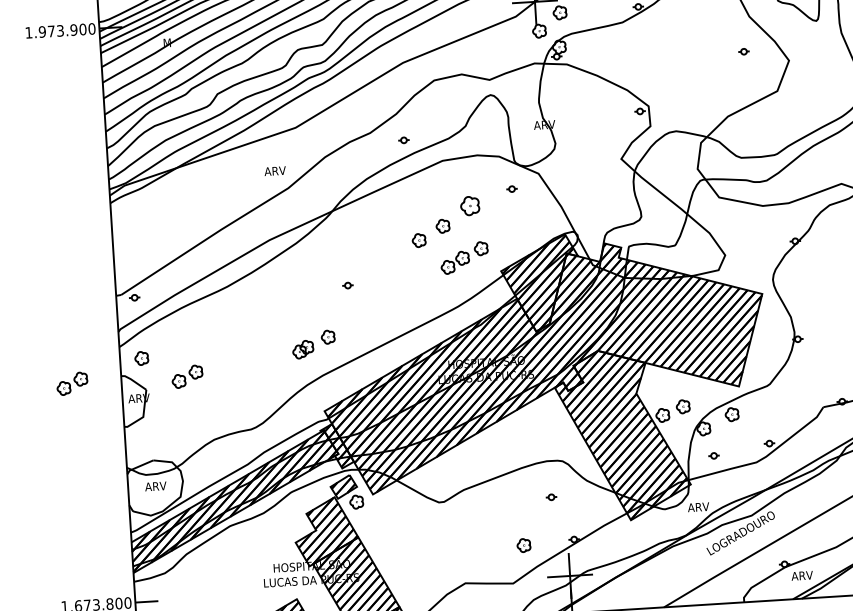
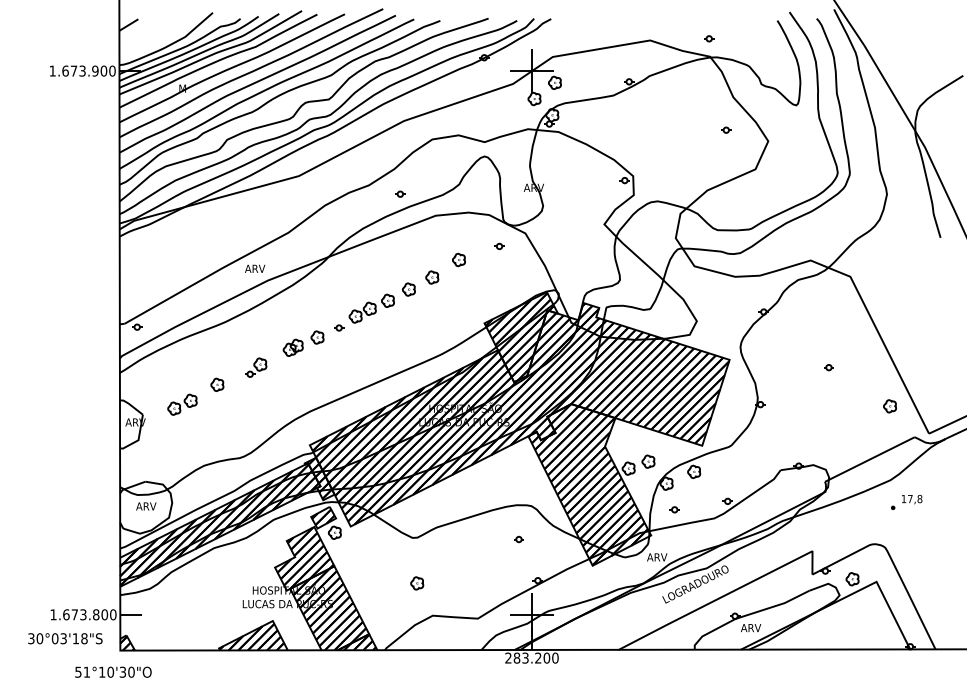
text: (42, 31) -> (65, 70), 1.973.900 -> 1.673.900
text: (275, 170) -> (255, 268), moved
part: (469, 205) -> (458, 259), size x0.71
part: (464, 257) -> (371, 308), moved
part: (263, 332) -> (256, 367), added
part: (313, 344) -> (303, 343), moved
part: (141, 358) -> (217, 384), moved
part: (72, 383) -> (73, 404), removed
part: (524, 545) -> (417, 583), moved

